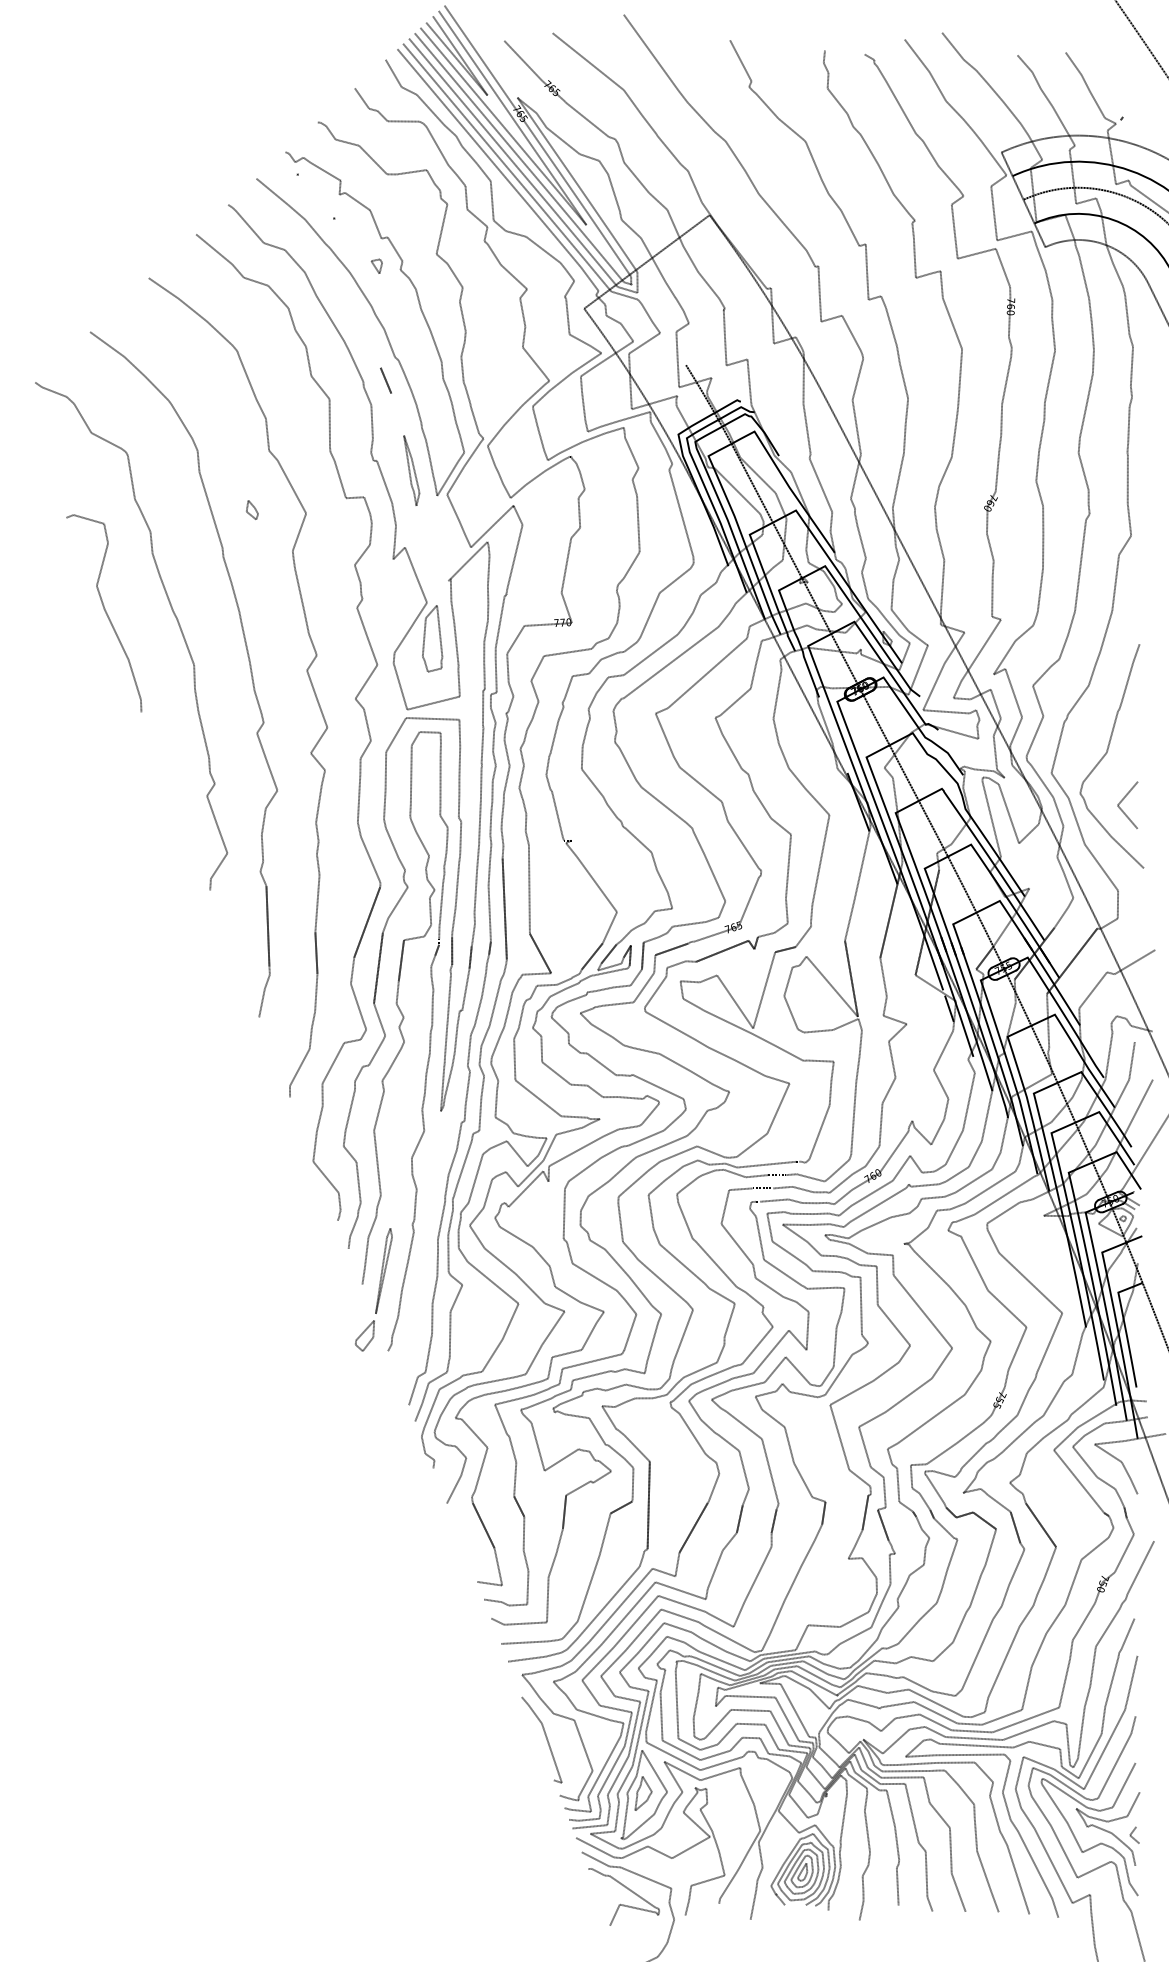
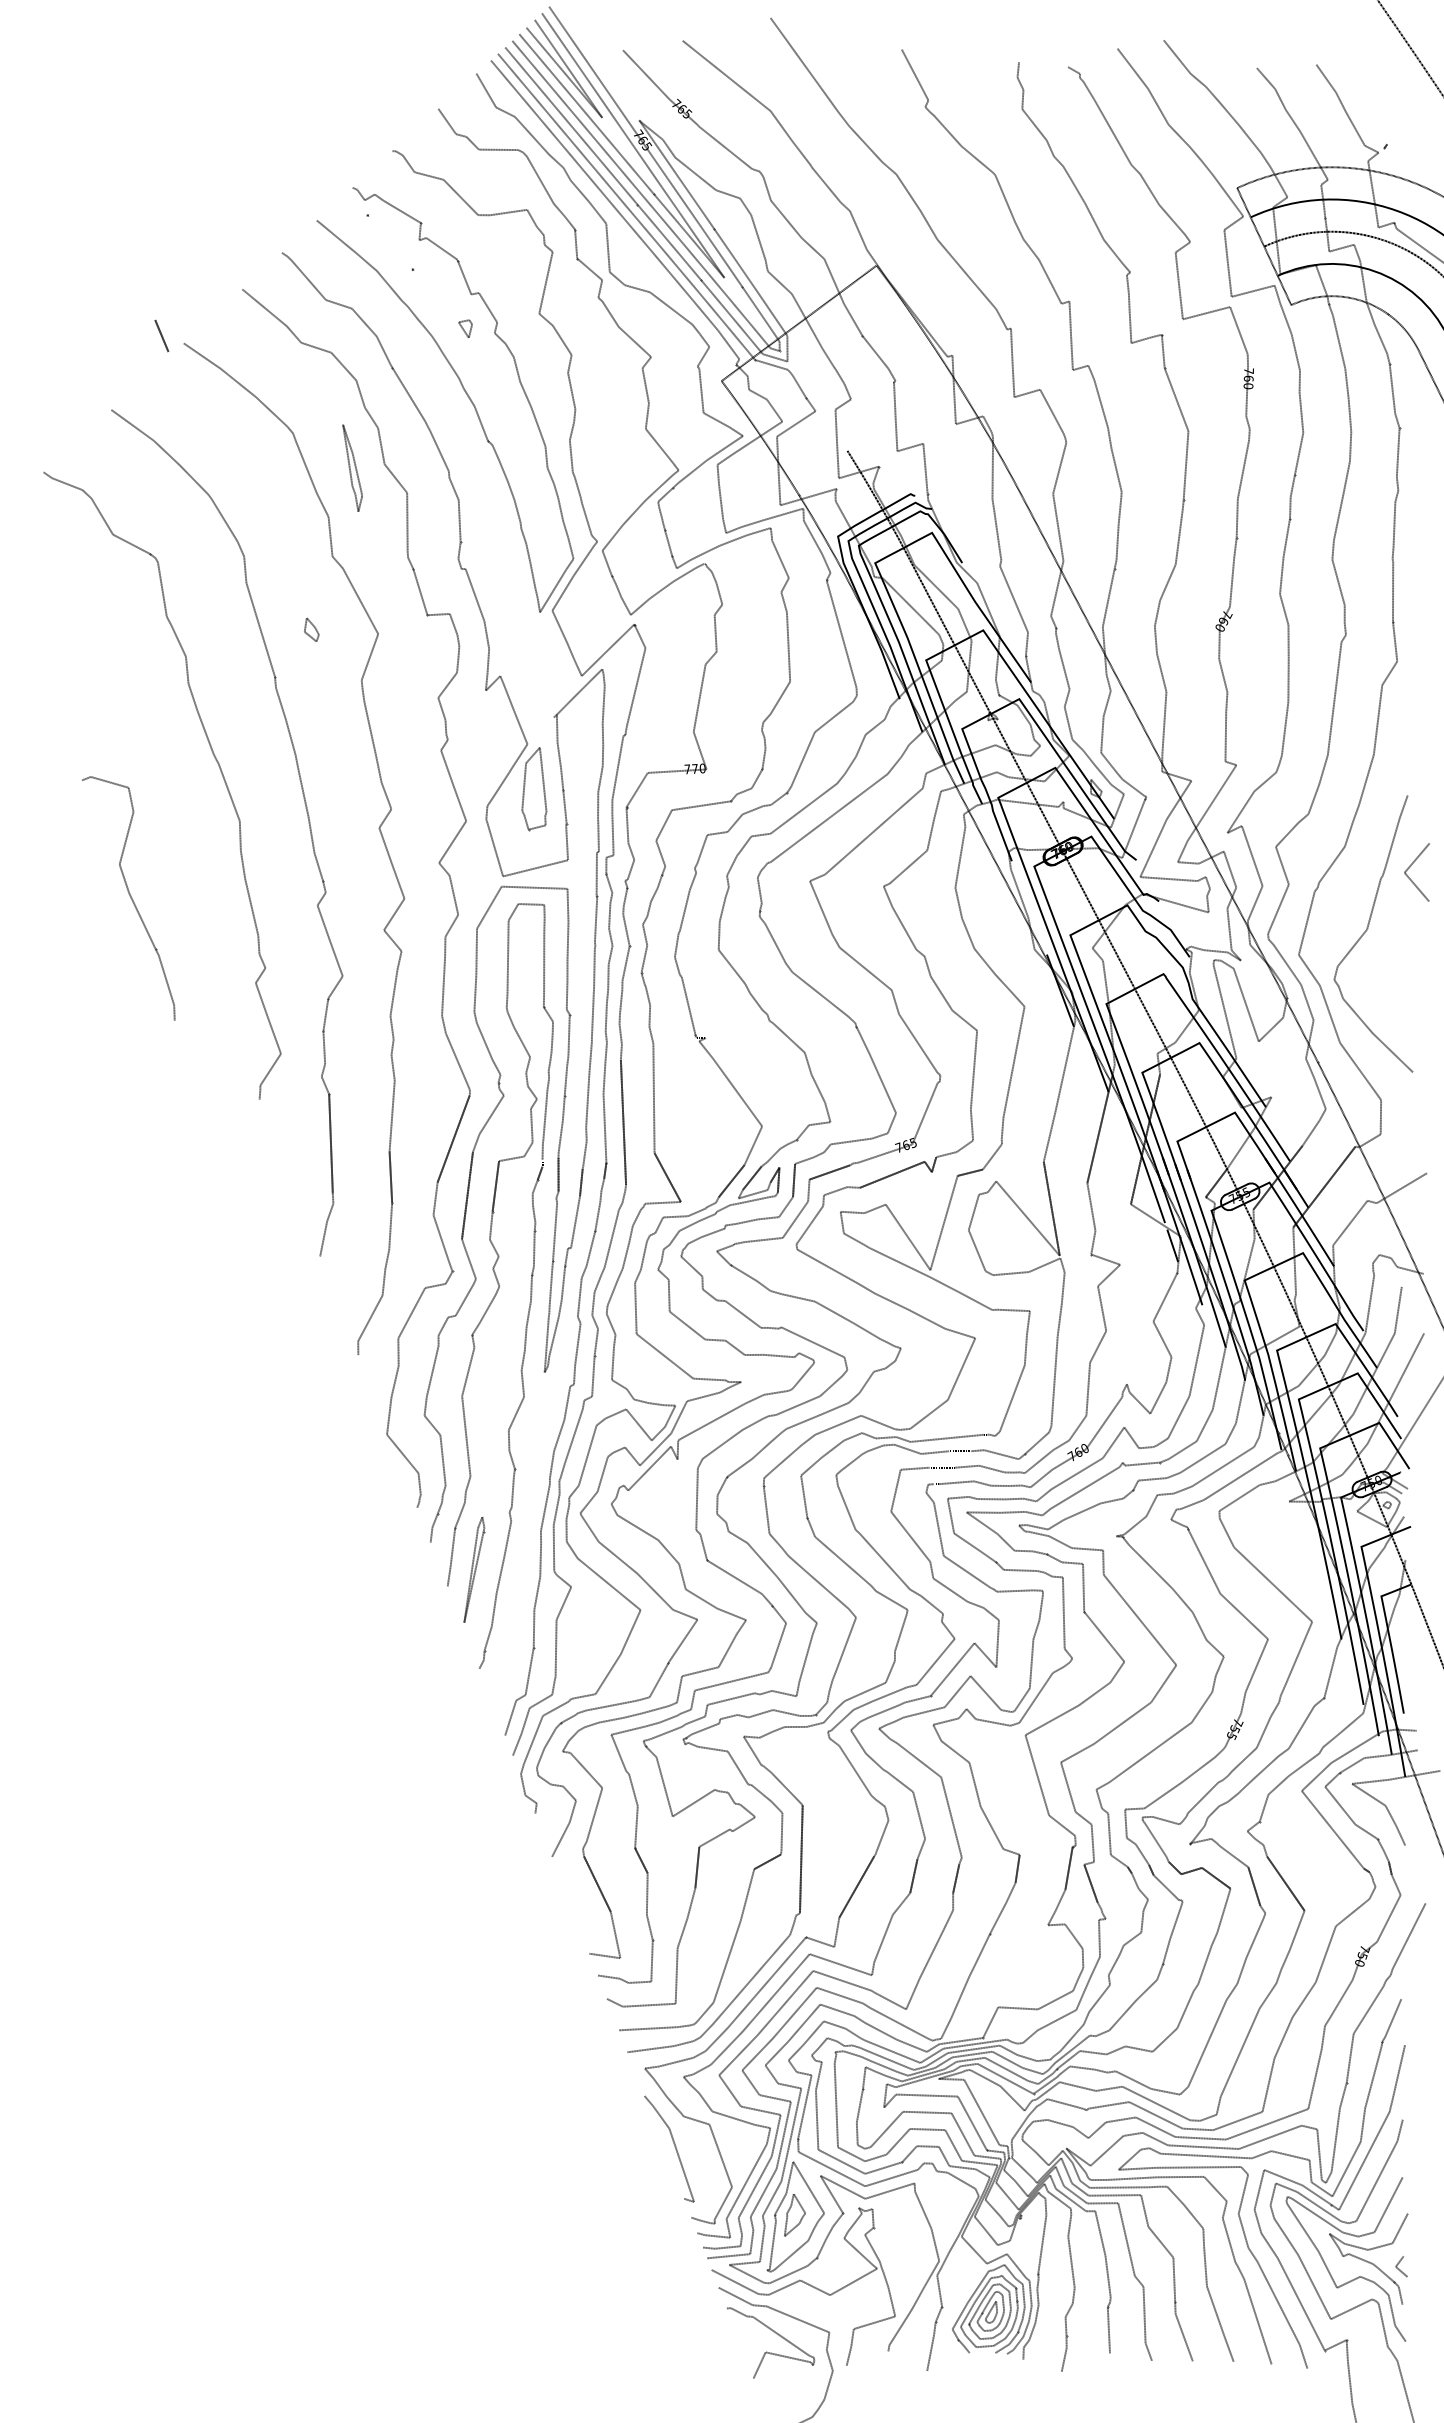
line: (385, 380) -> (161, 335), moved
part: (411, 470) -> (352, 467), moved
curve: (105, 613) -> (130, 898), moved
line: (1123, 800) -> (1411, 866), moved
part: (364, 1335) -> (450, 1649), removed

